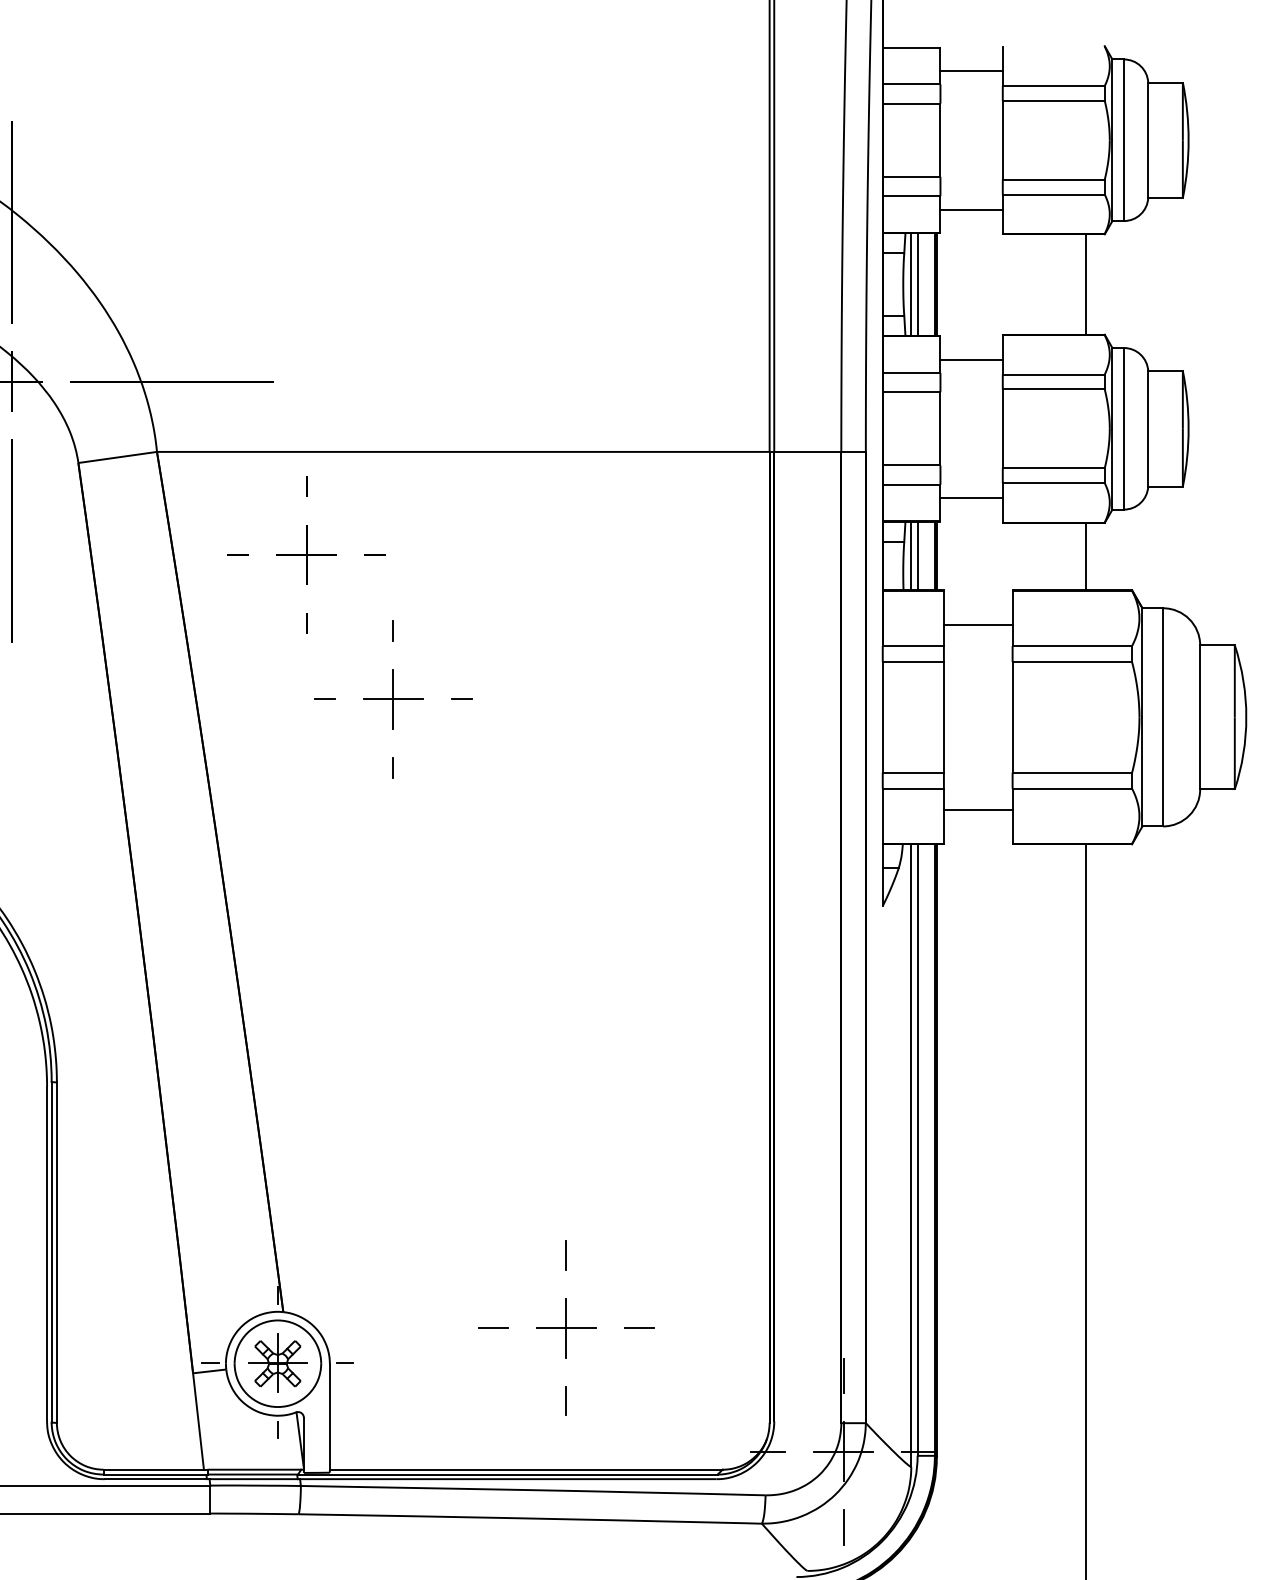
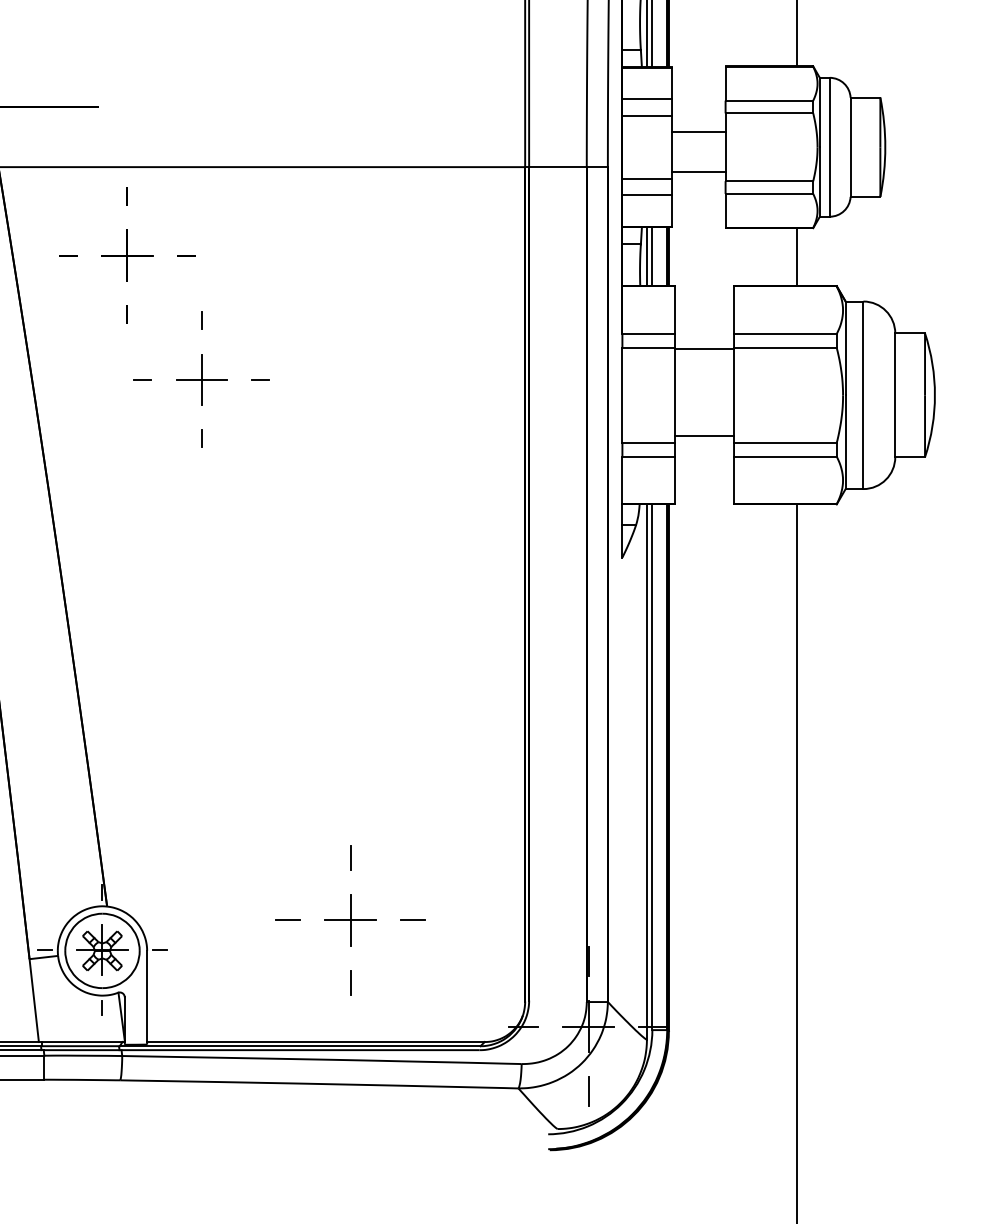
line: (971, 359) -> (698, 131), moved
line: (971, 498) -> (698, 172), moved
line: (977, 625) -> (703, 349), moved
line: (977, 809) -> (703, 435), moved

